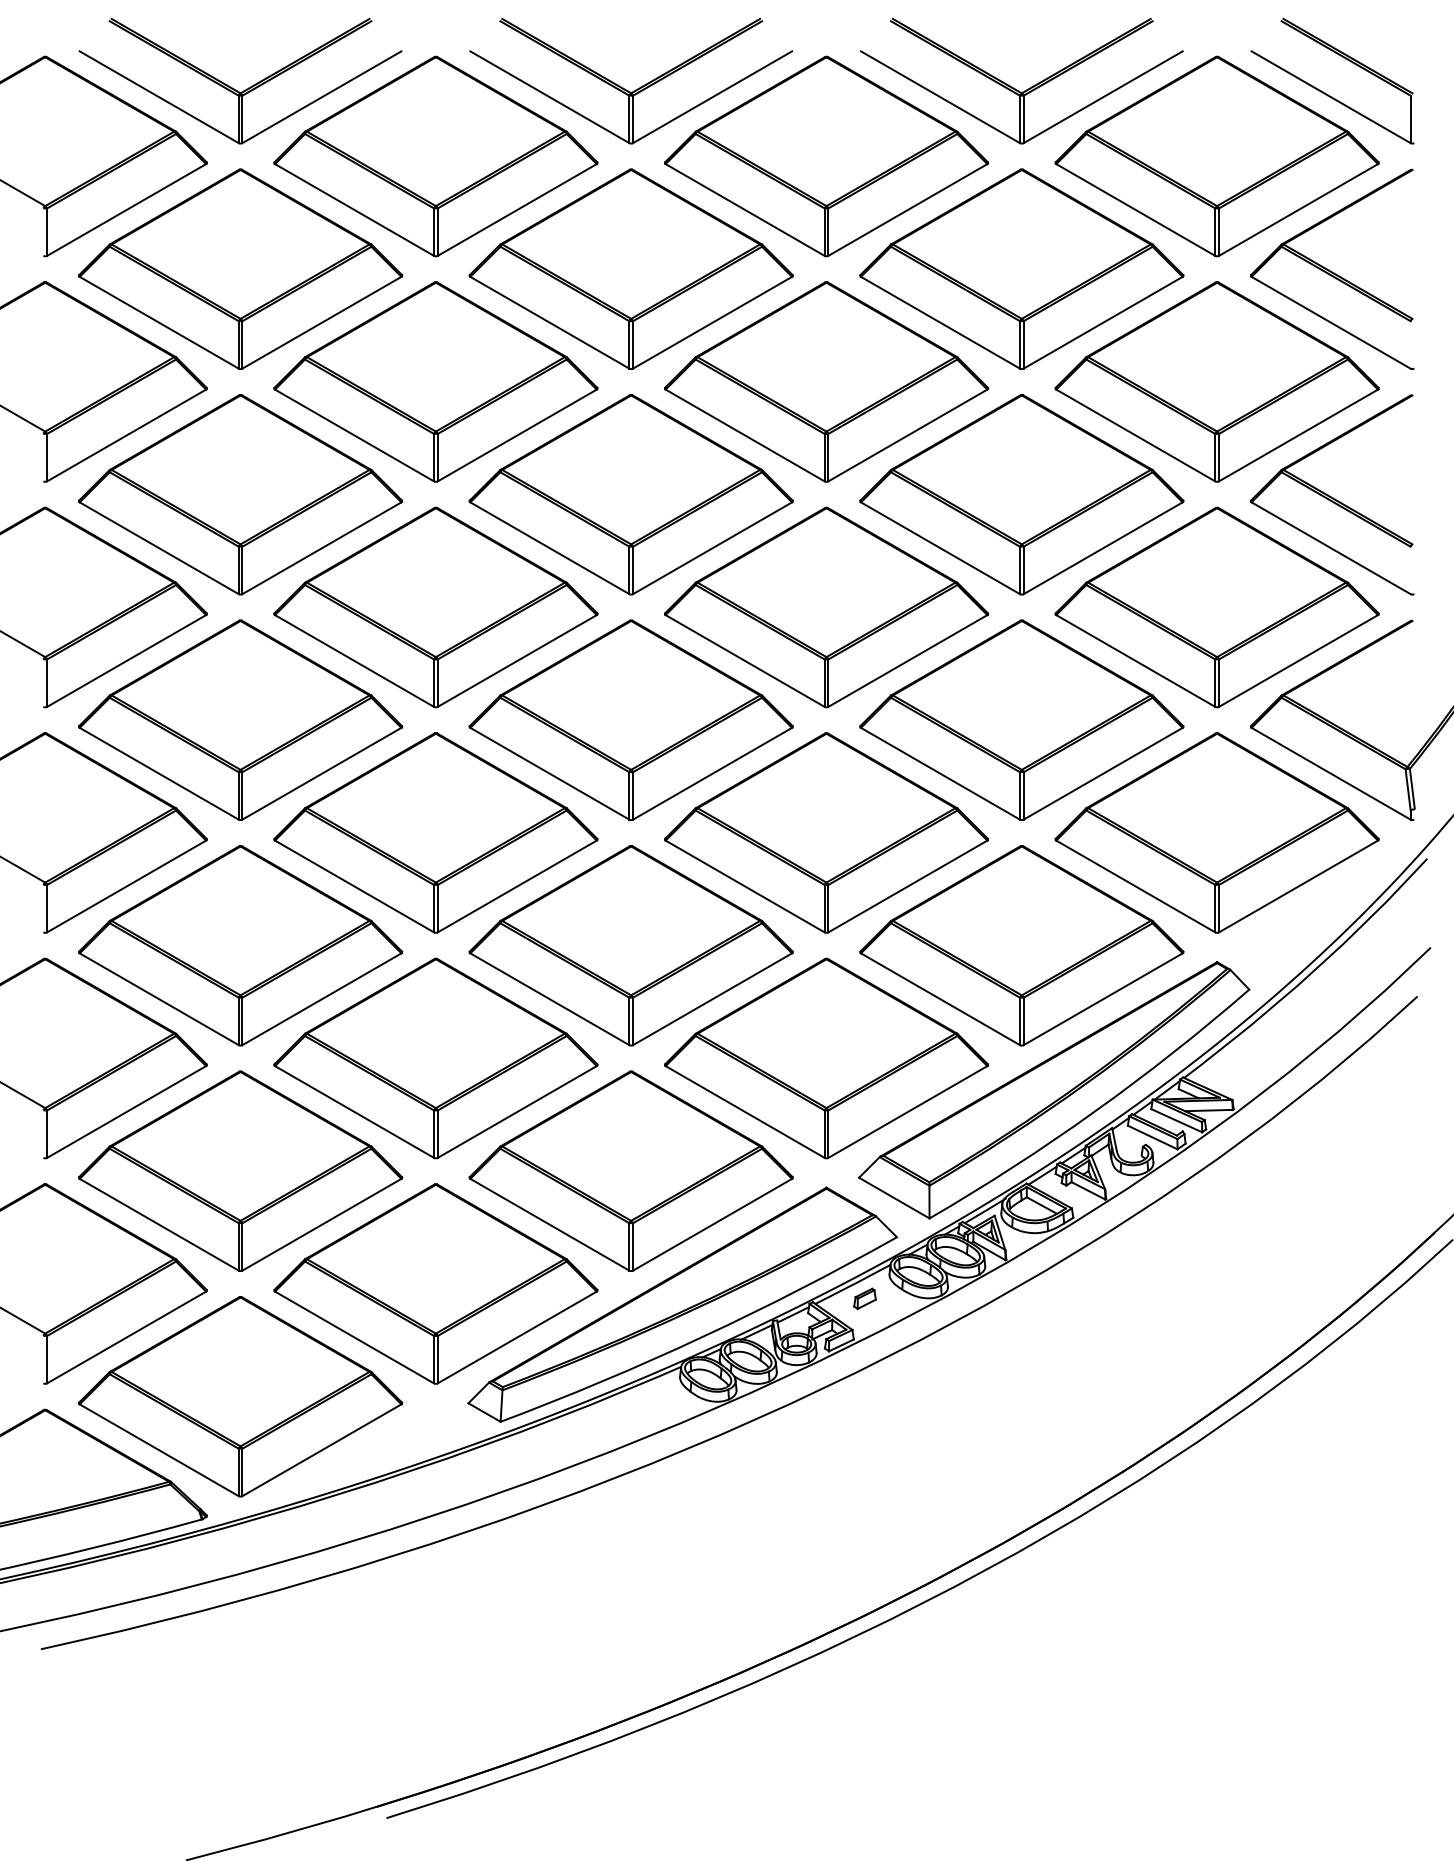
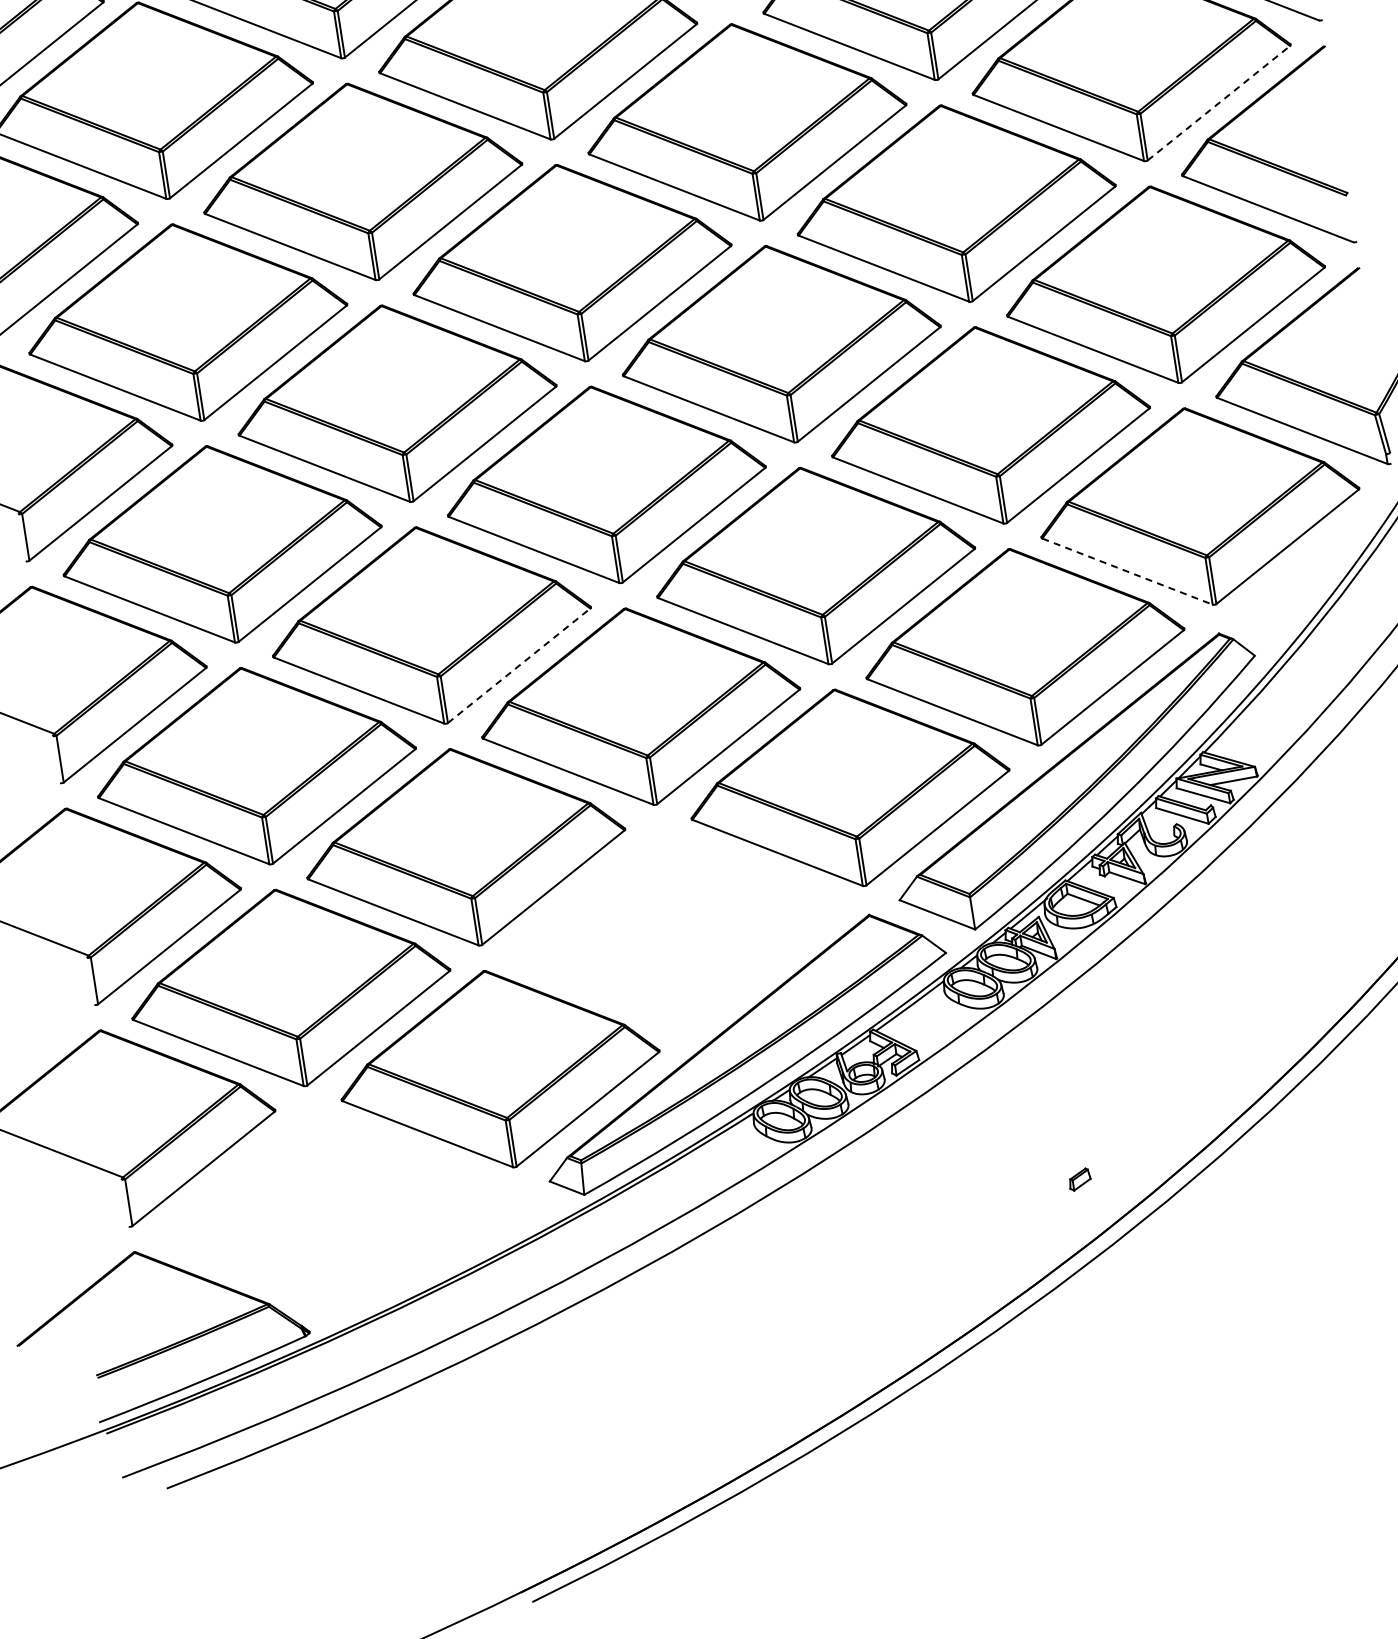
line: (1298, 435) -> (1218, 103), solid -> dashed
line: (517, 886) -> (519, 665), solid -> dashed
line: (1135, 886) -> (1127, 571), solid -> dashed
part: (630, 1170) -> (673, 927), removed
part: (864, 1298) -> (1079, 1179), moved
part: (240, 1396) -> (324, 1209), removed

